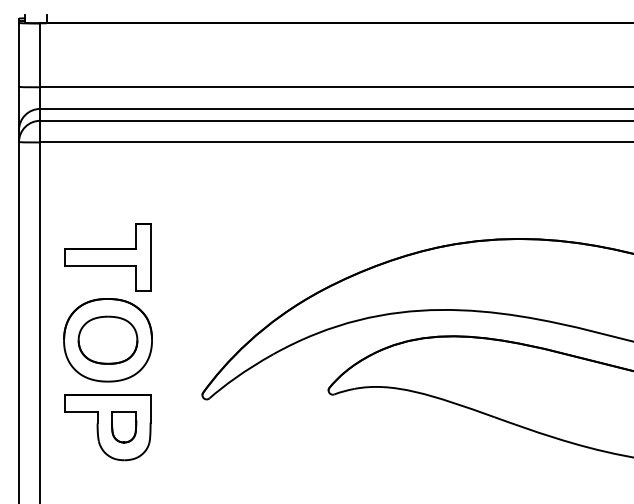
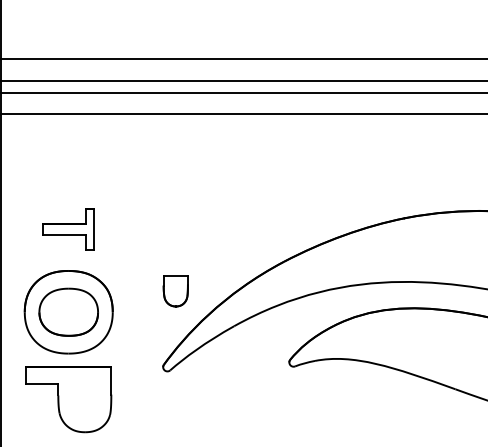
part: (107, 257) -> (68, 229), size x0.6
part: (124, 427) -> (176, 291), moved

